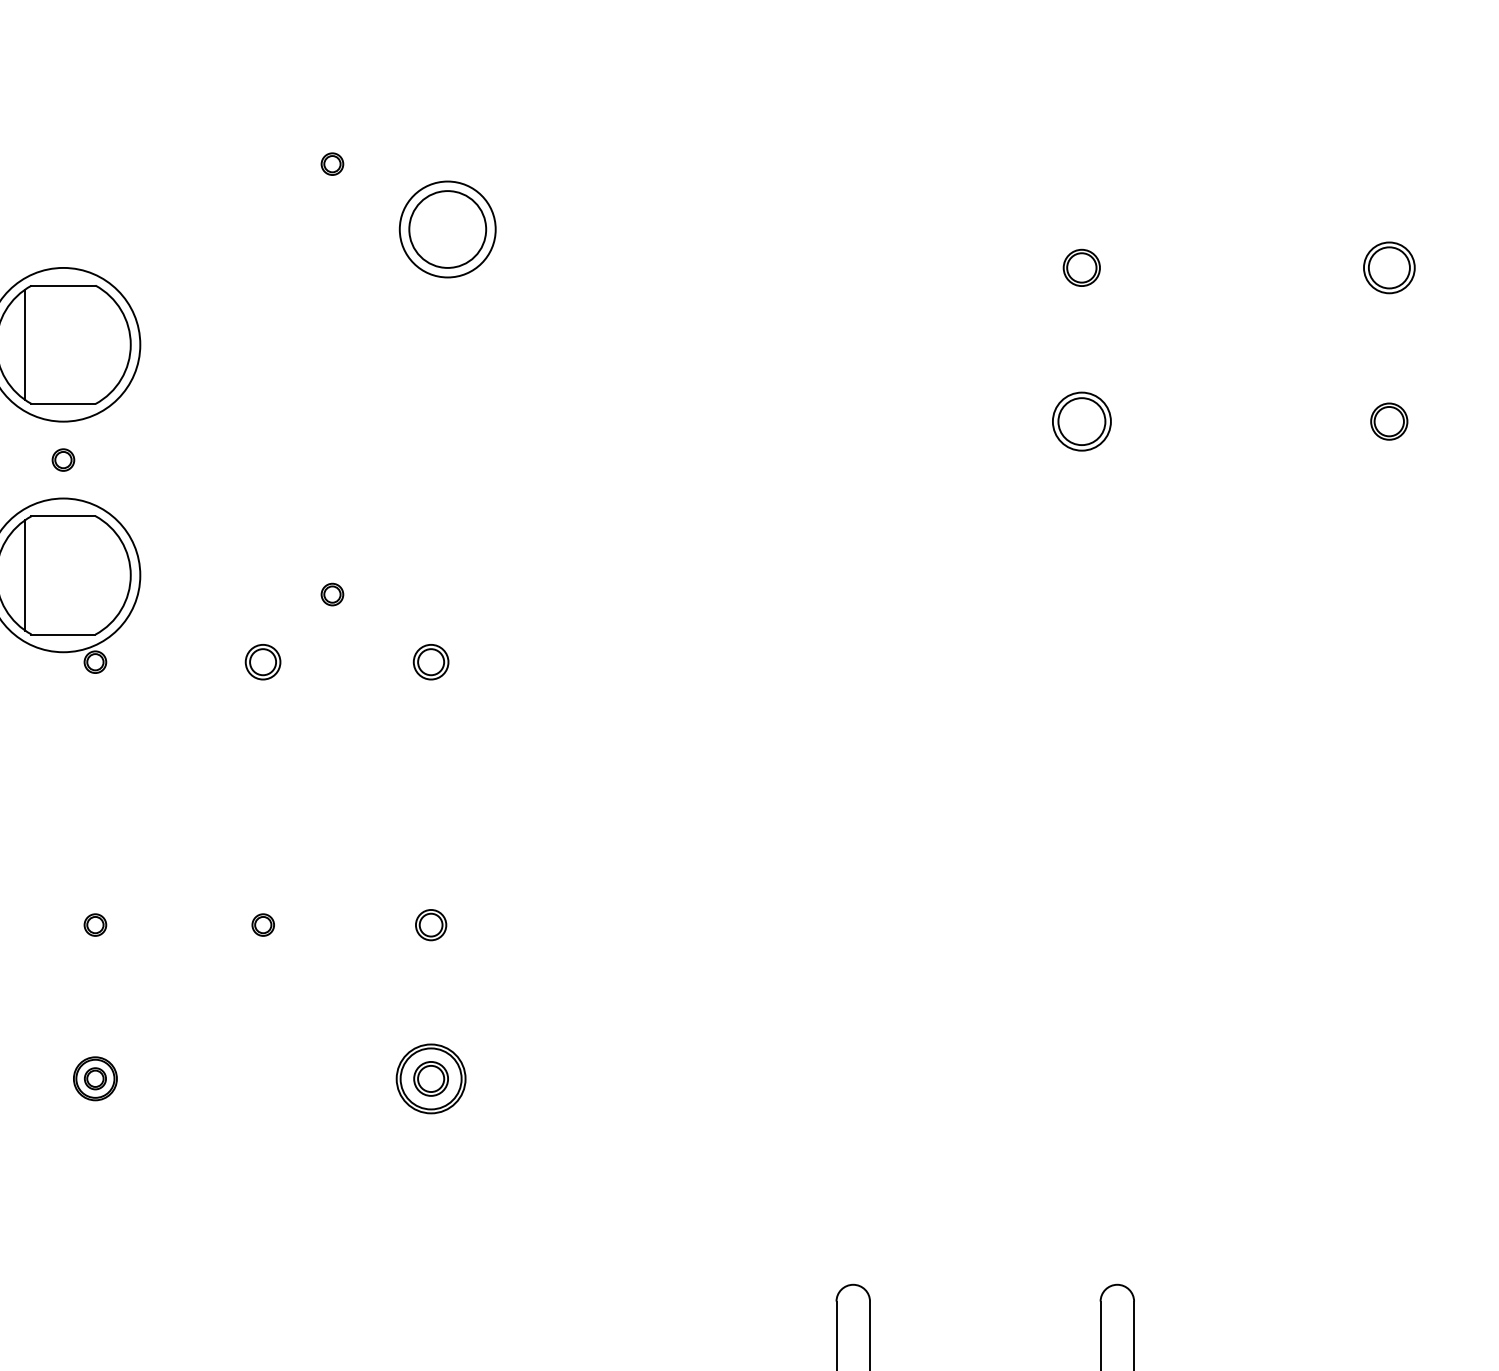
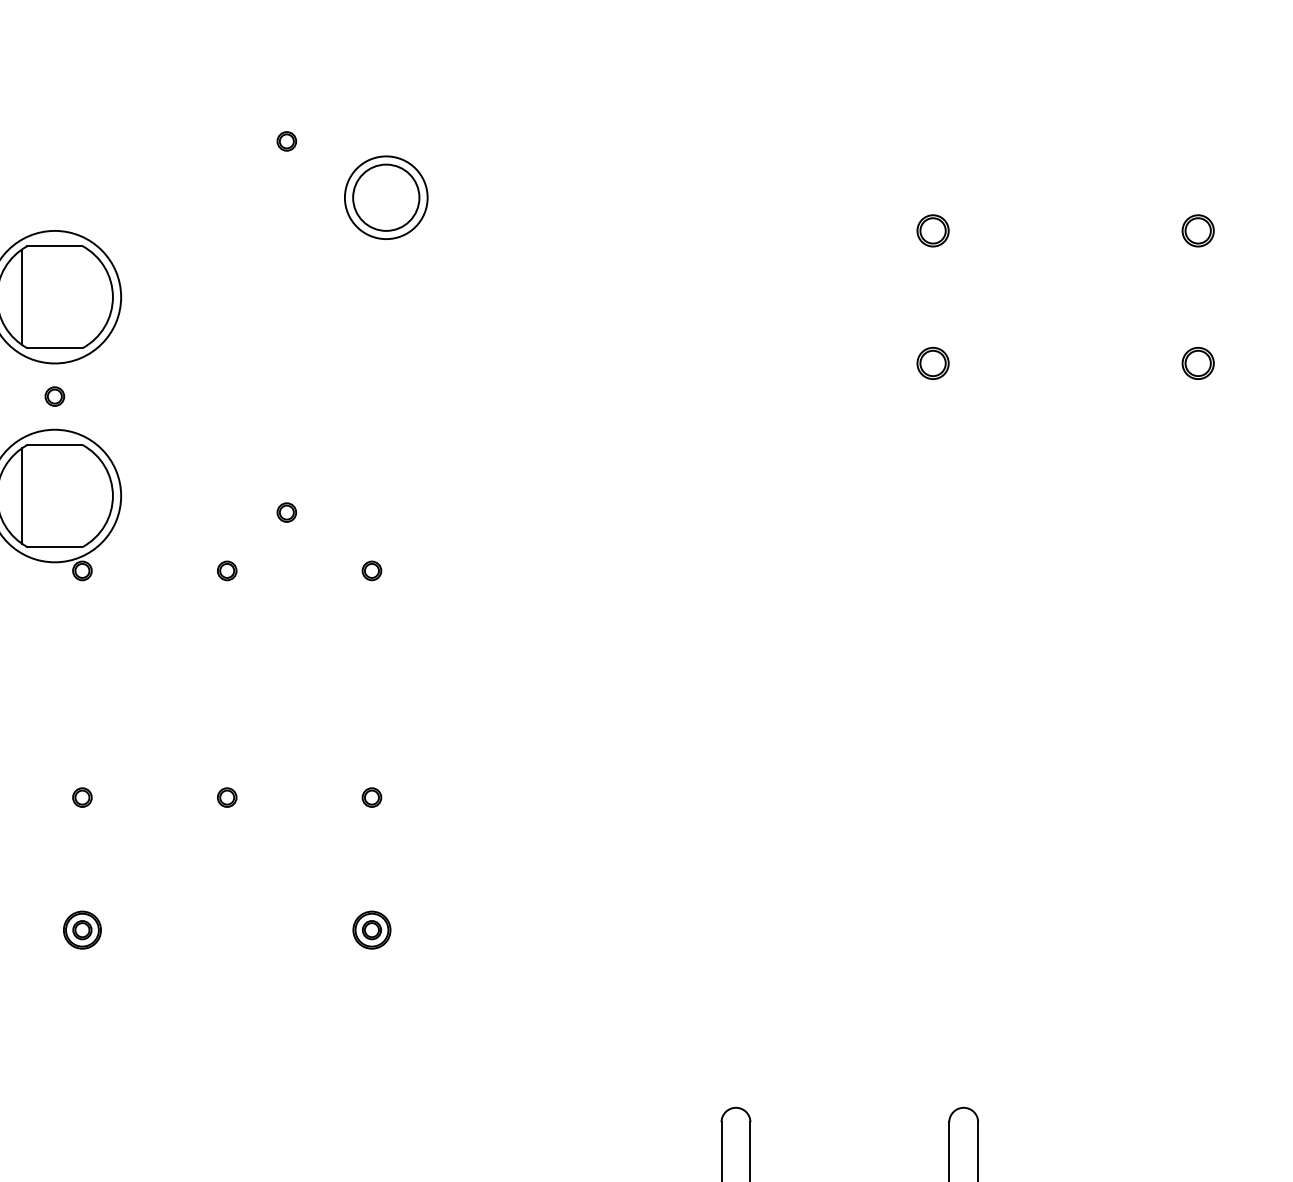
part: (1388, 267) -> (1197, 230), size x0.71
part: (1081, 421) -> (932, 363), size x0.62
part: (263, 661) -> (227, 570), size x0.62
part: (430, 661) -> (371, 570), size x0.62
part: (430, 924) -> (371, 797), size x0.71
part: (430, 1078) -> (371, 929), size x0.62

